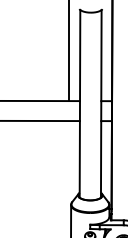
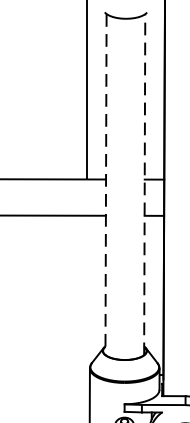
line: (80, 103) -> (106, 183), solid -> dashed
line: (101, 103) -> (145, 183), solid -> dashed

